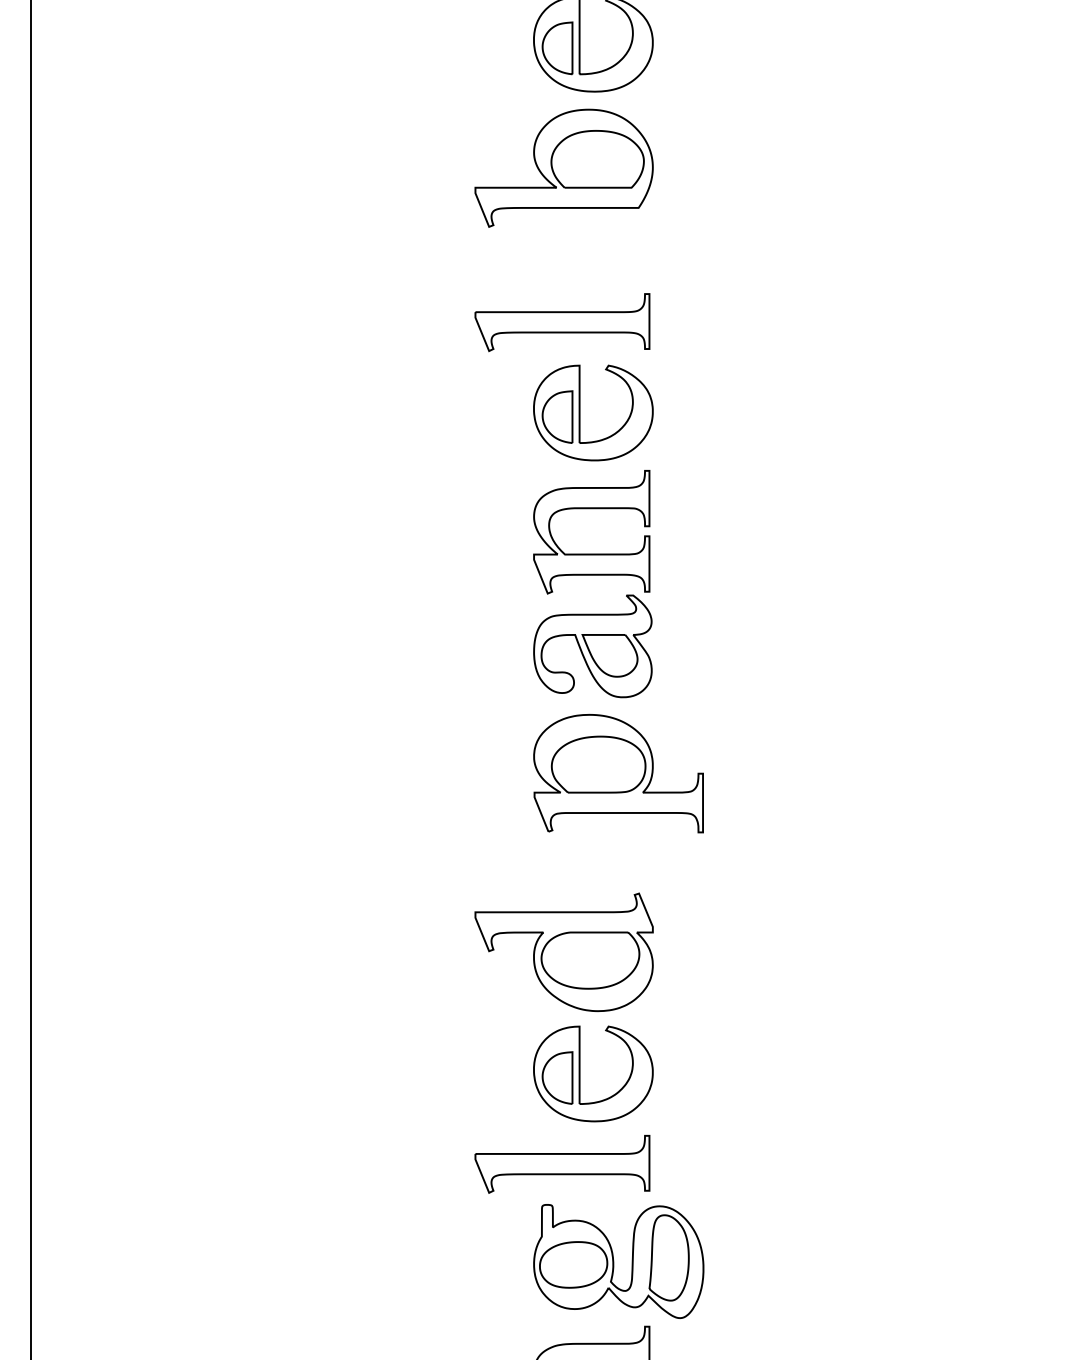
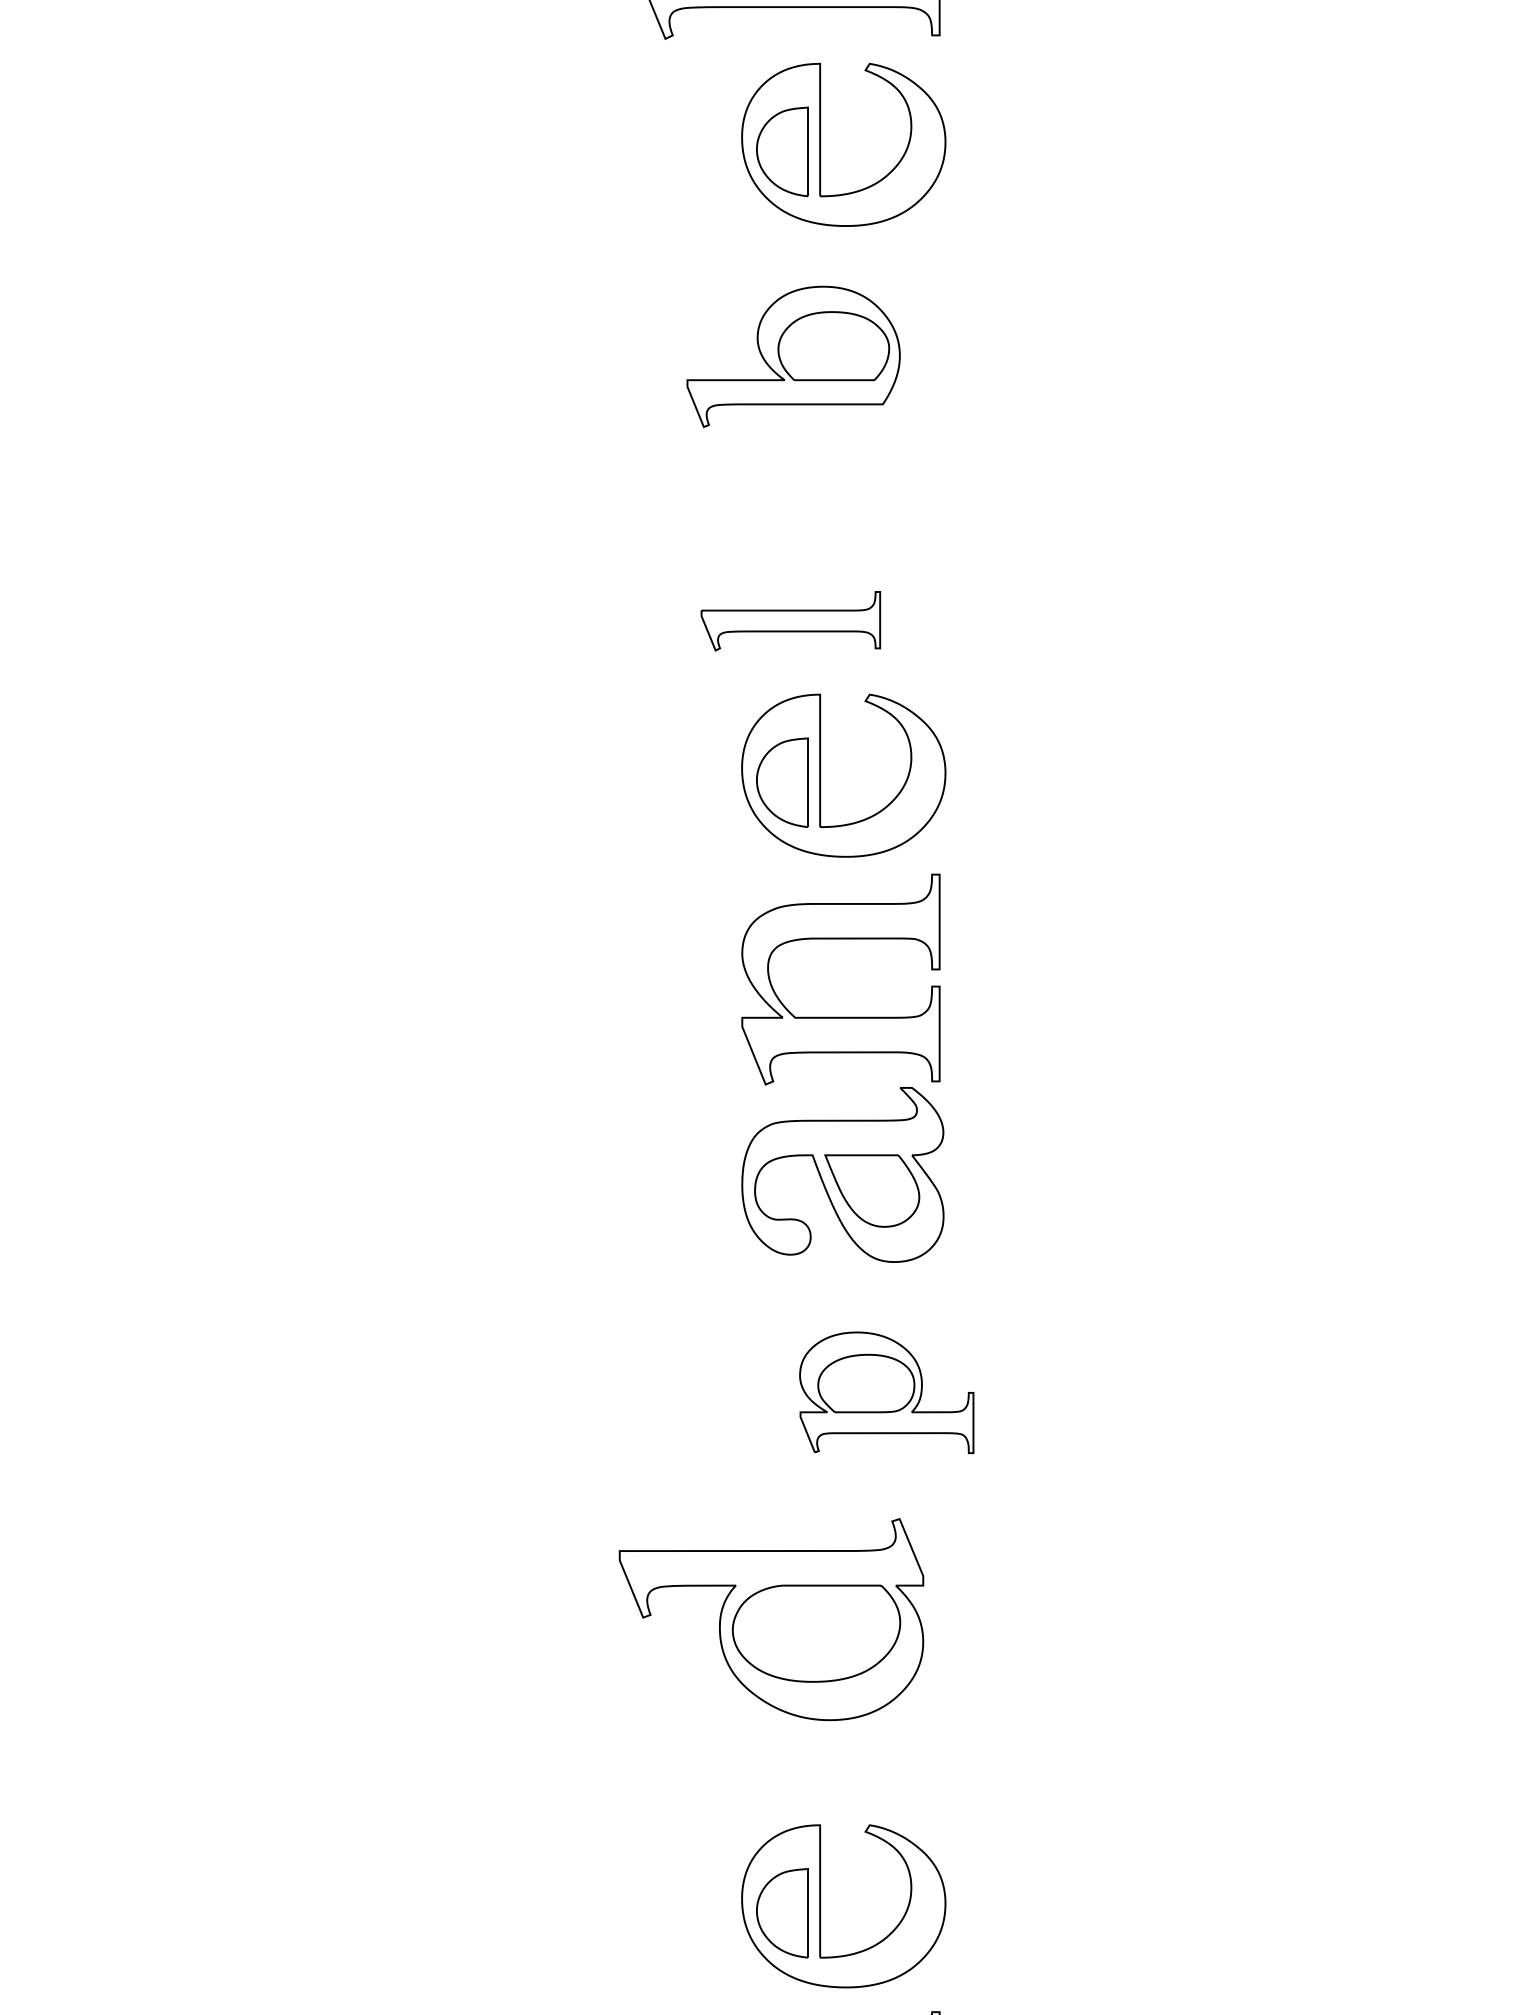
part: (563, 167) -> (792, 355), size x0.7
part: (562, 322) -> (790, 620), size x0.6
part: (618, 773) -> (886, 1392), size x0.6
part: (563, 952) -> (770, 1619), moved

